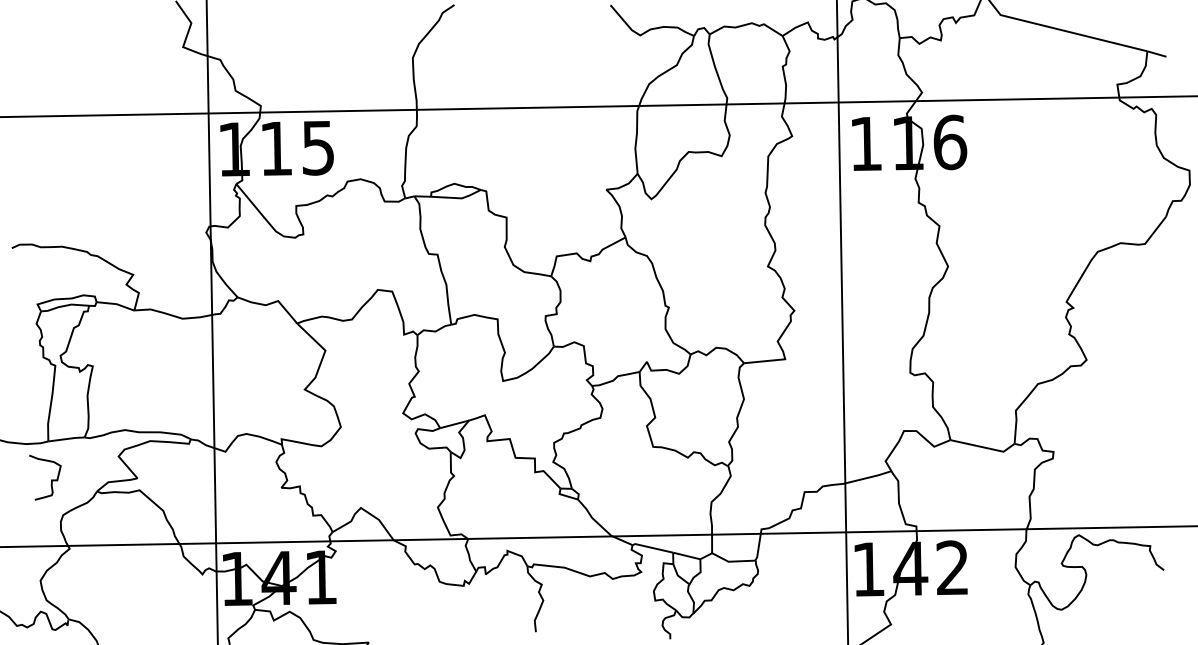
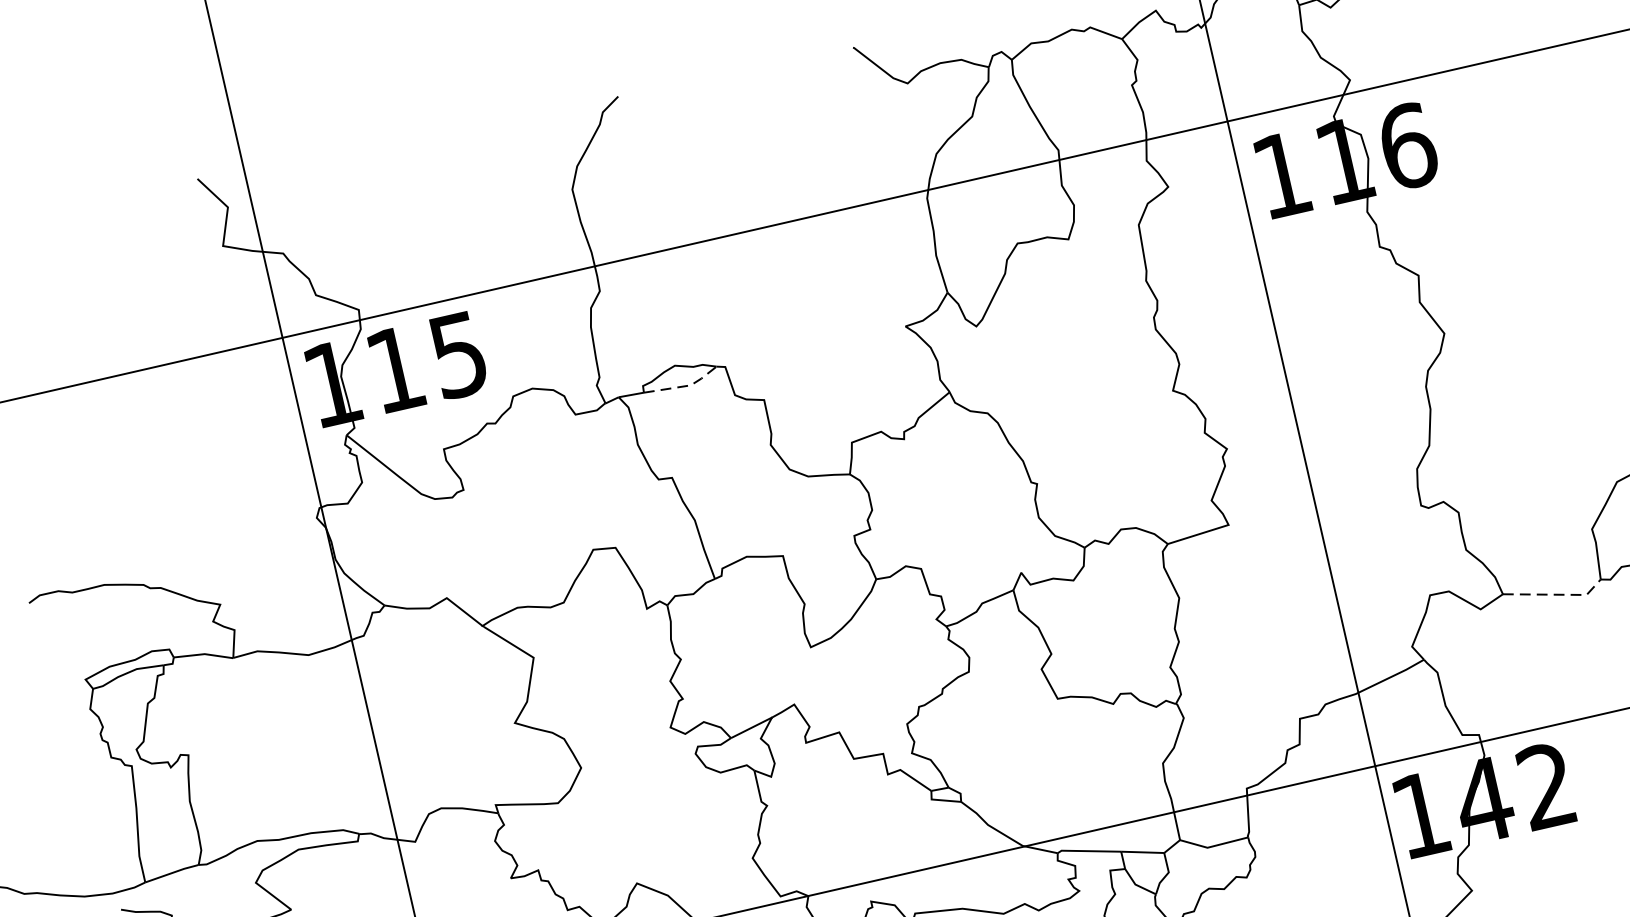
line: (458, 198) -> (685, 386), solid -> dashed
line: (984, 447) -> (1556, 594), solid -> dashed

